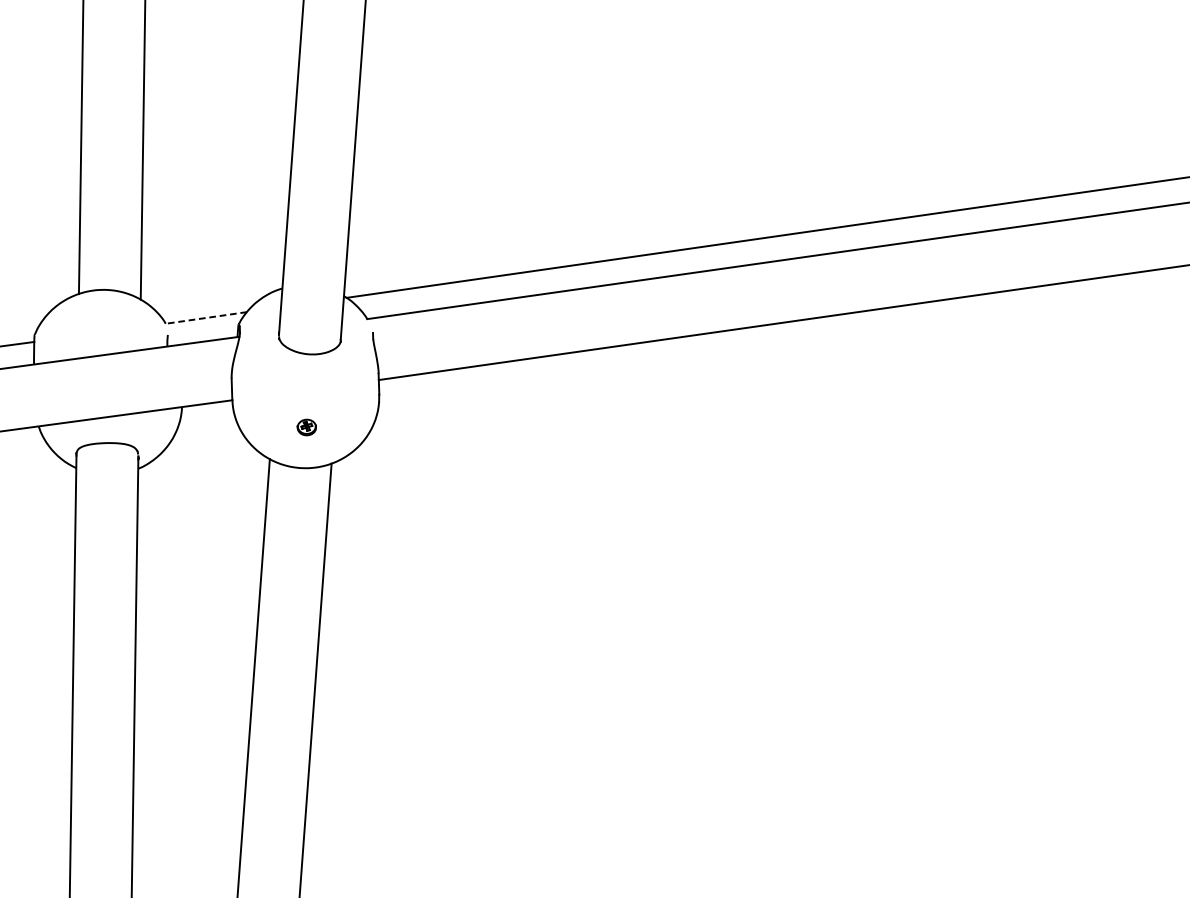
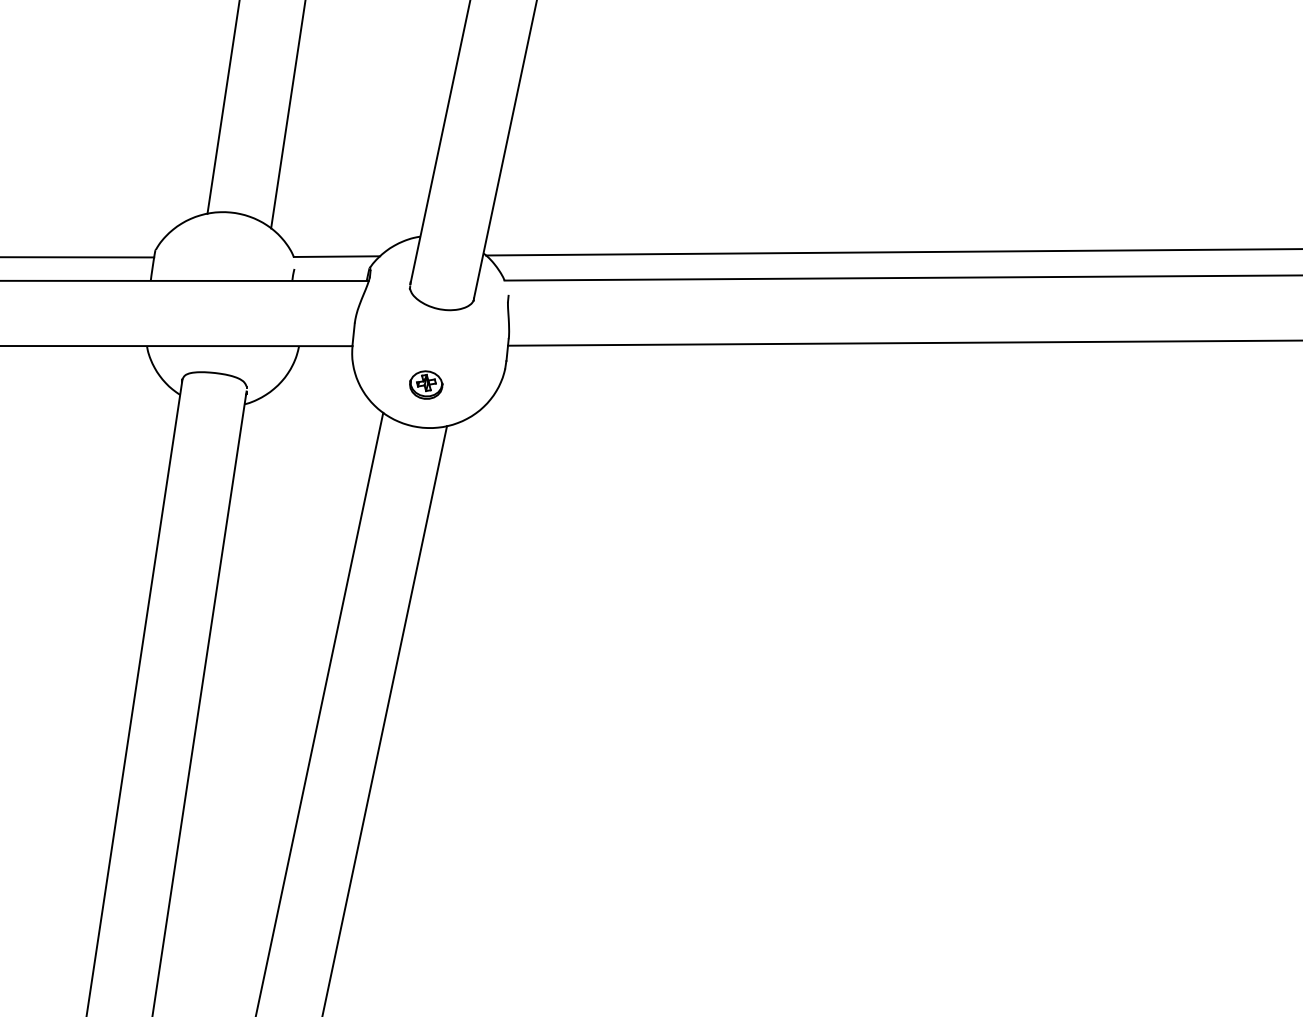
line: (205, 317) -> (336, 256), dashed -> solid
part: (306, 426) -> (426, 384), size x1.67

